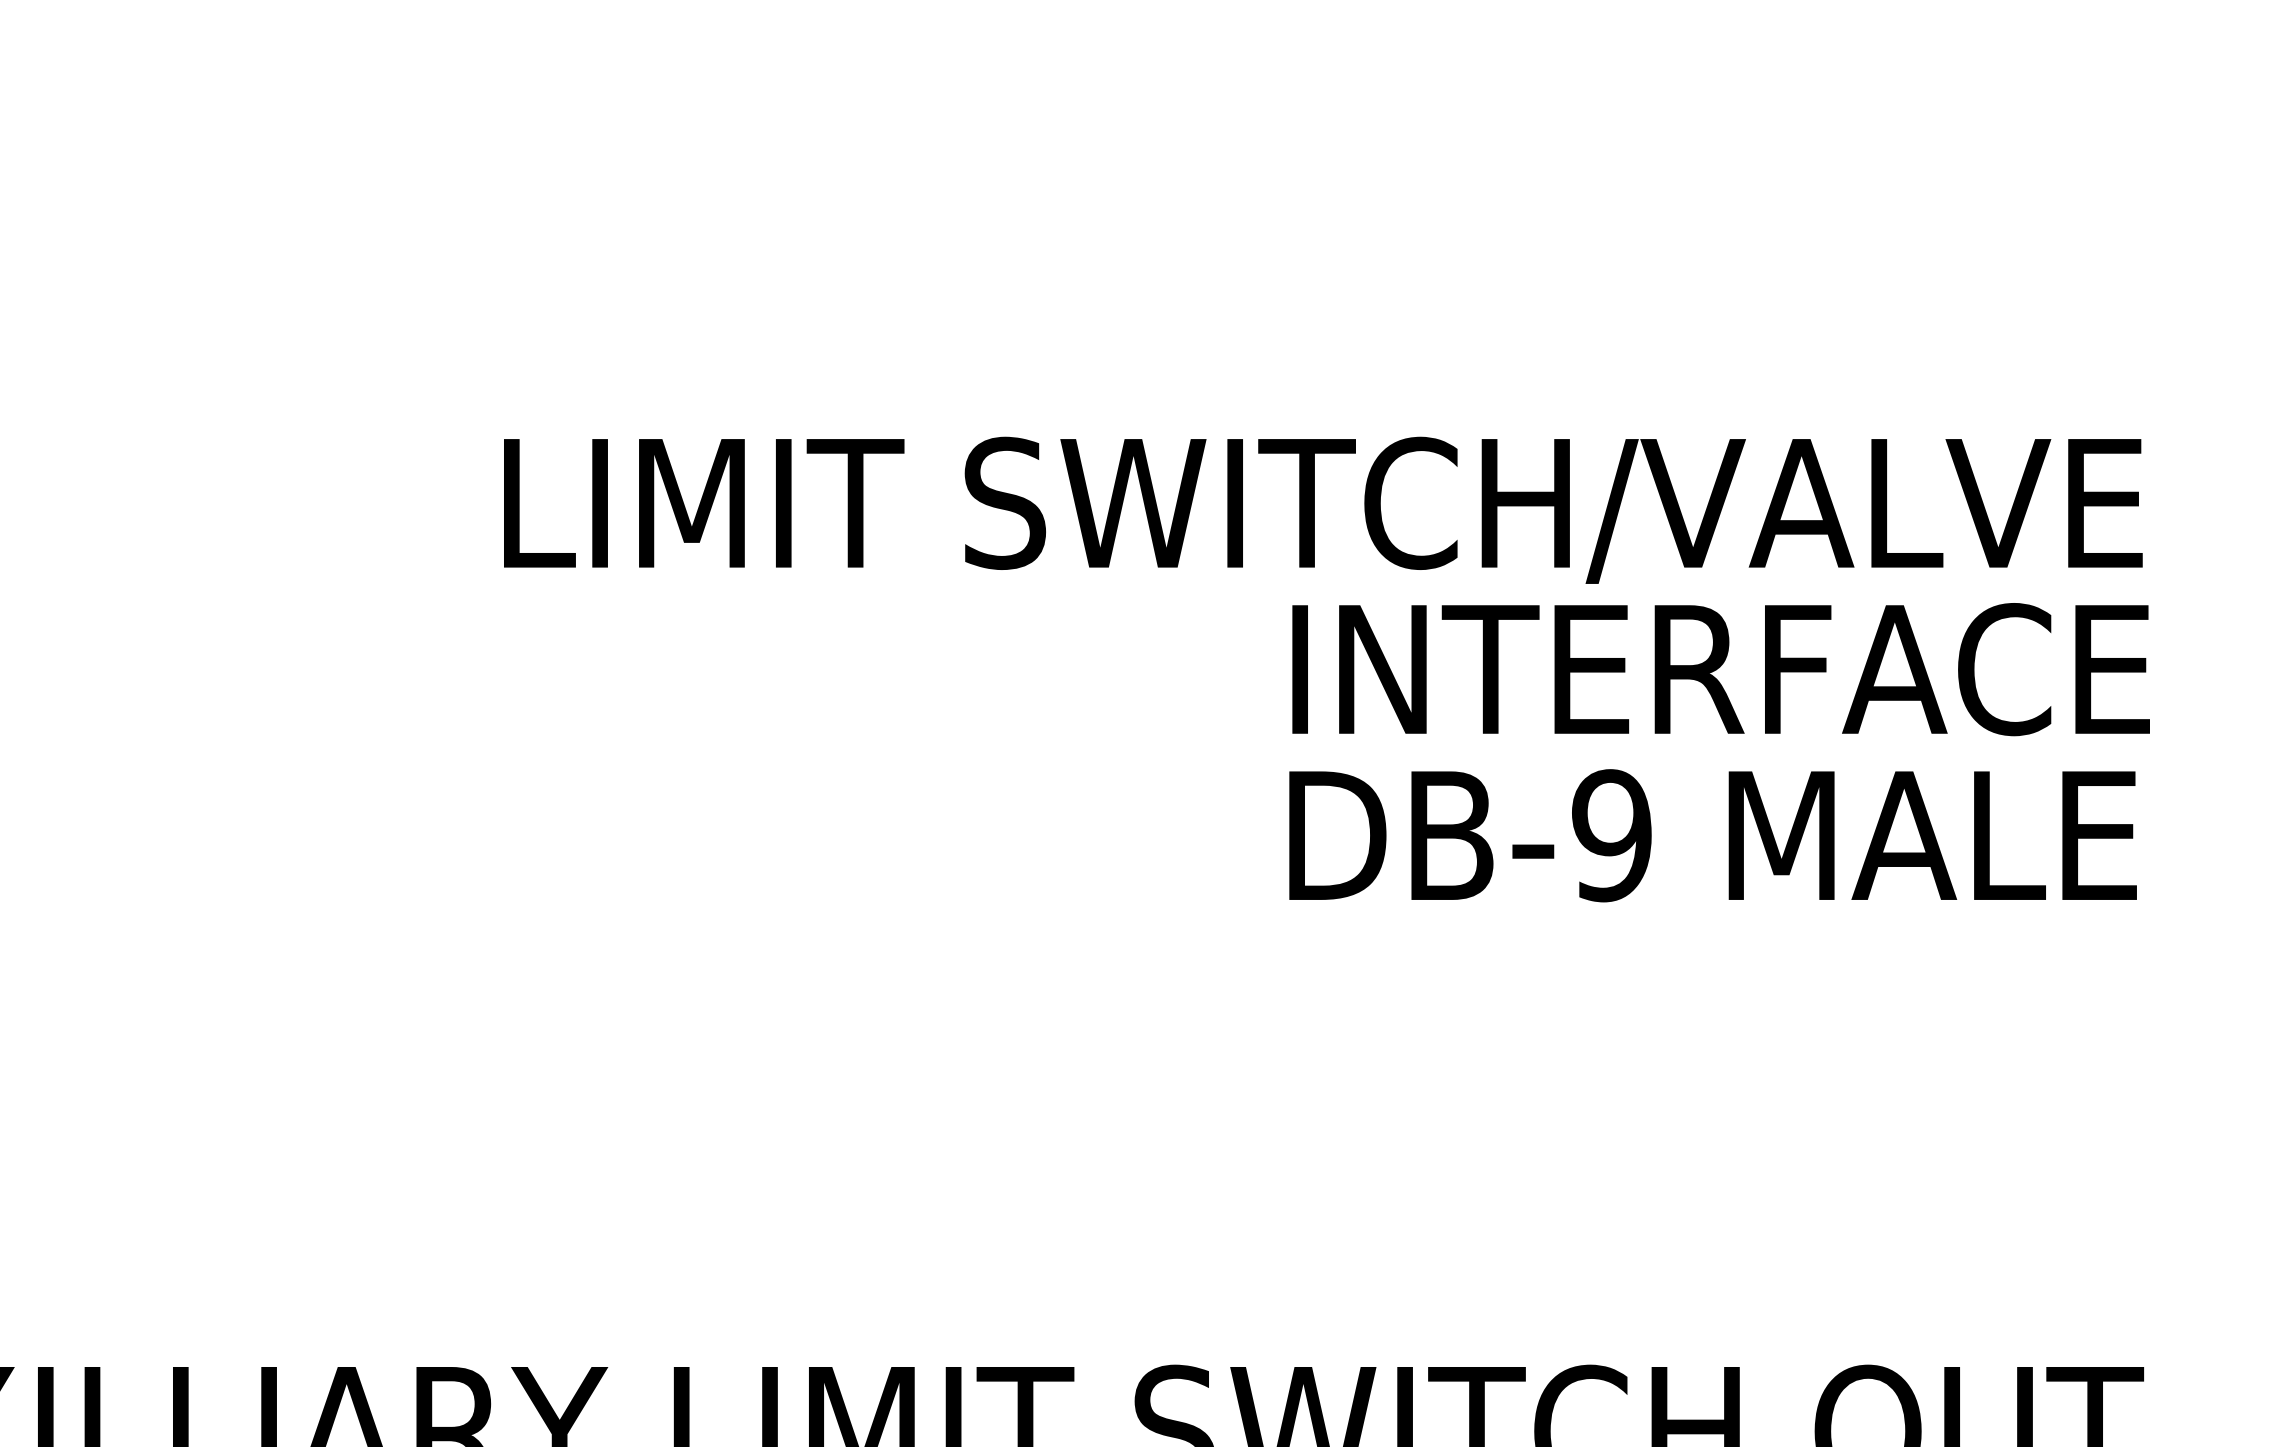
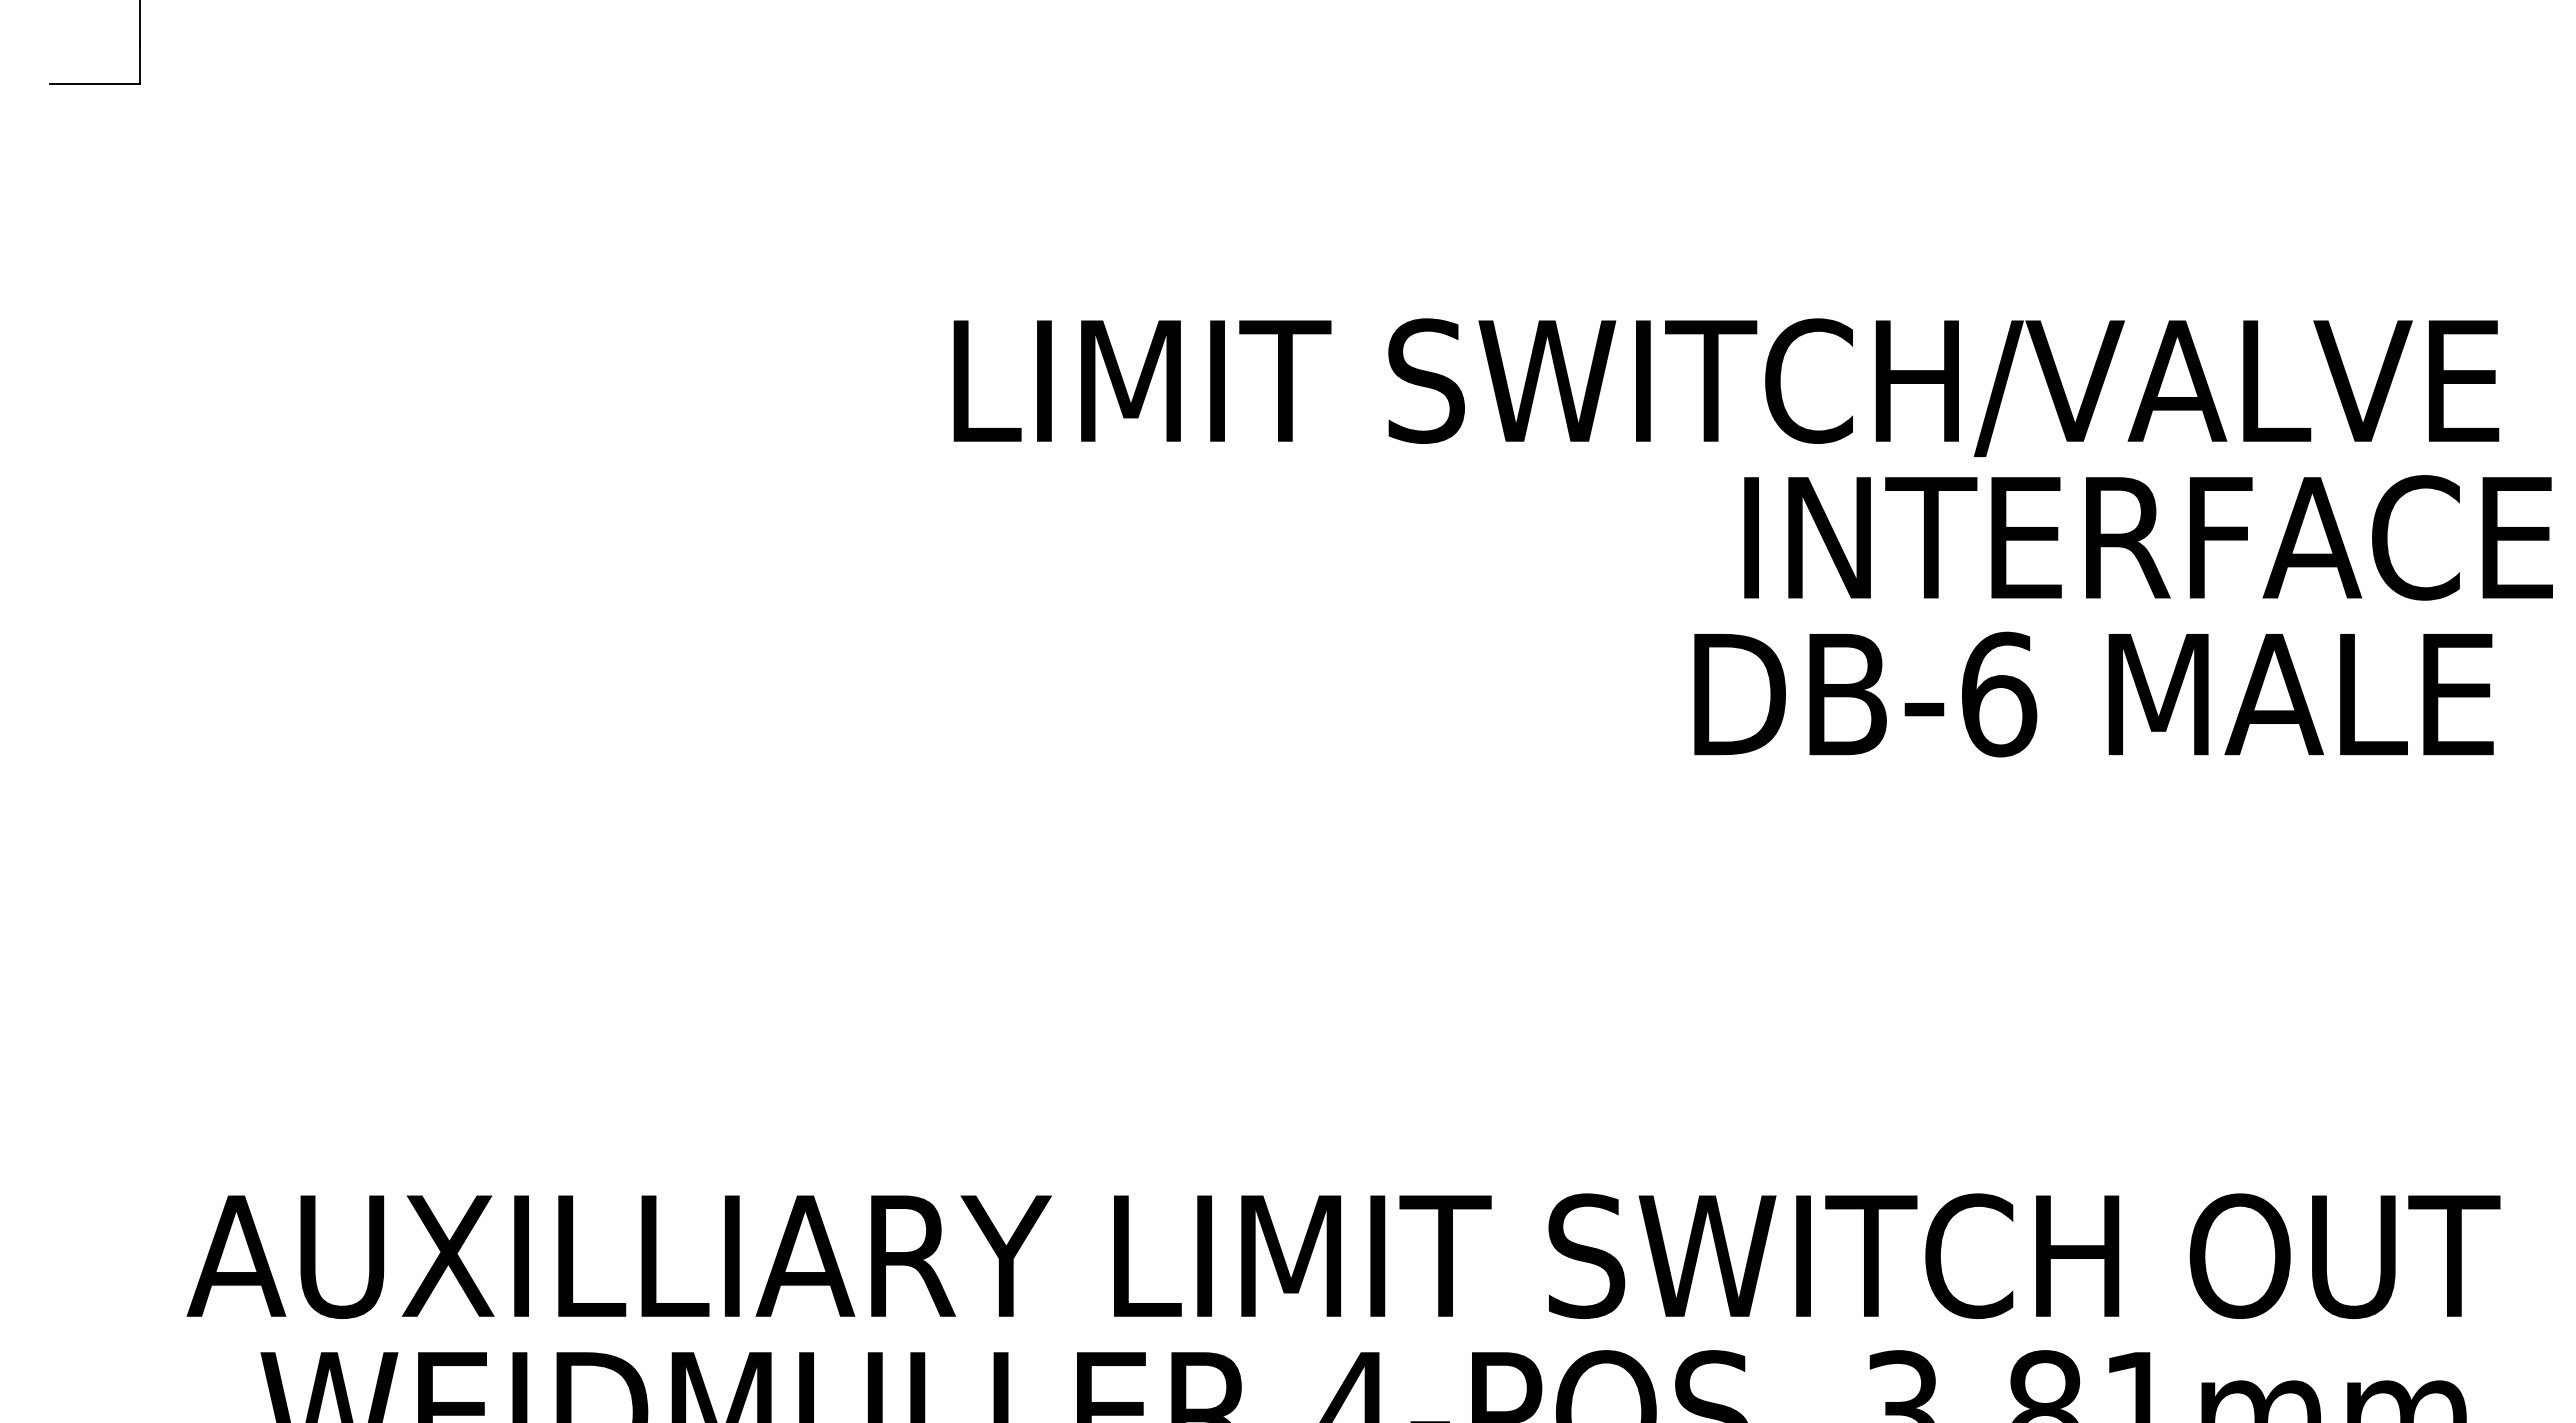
text: (1721, 669) -> (2148, 537), moved
text: (1612, 835) -> (1999, 694), DB-9 -> DB-6

